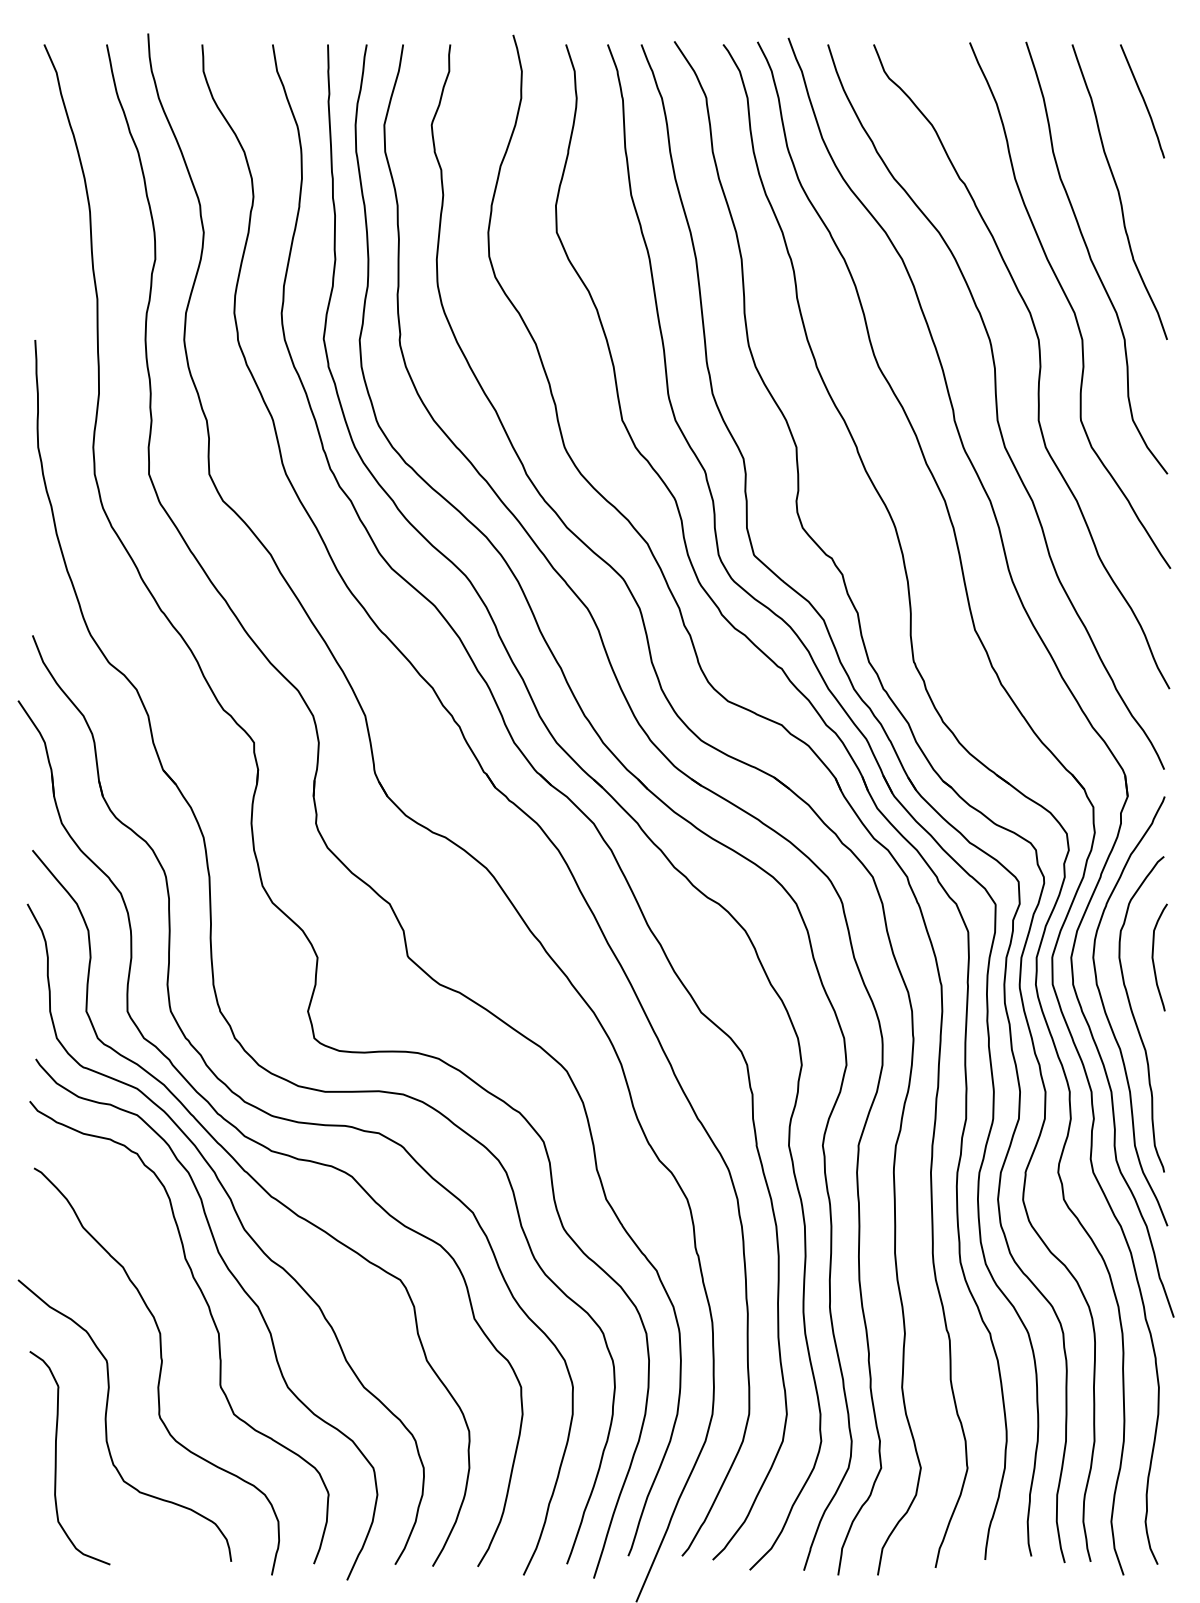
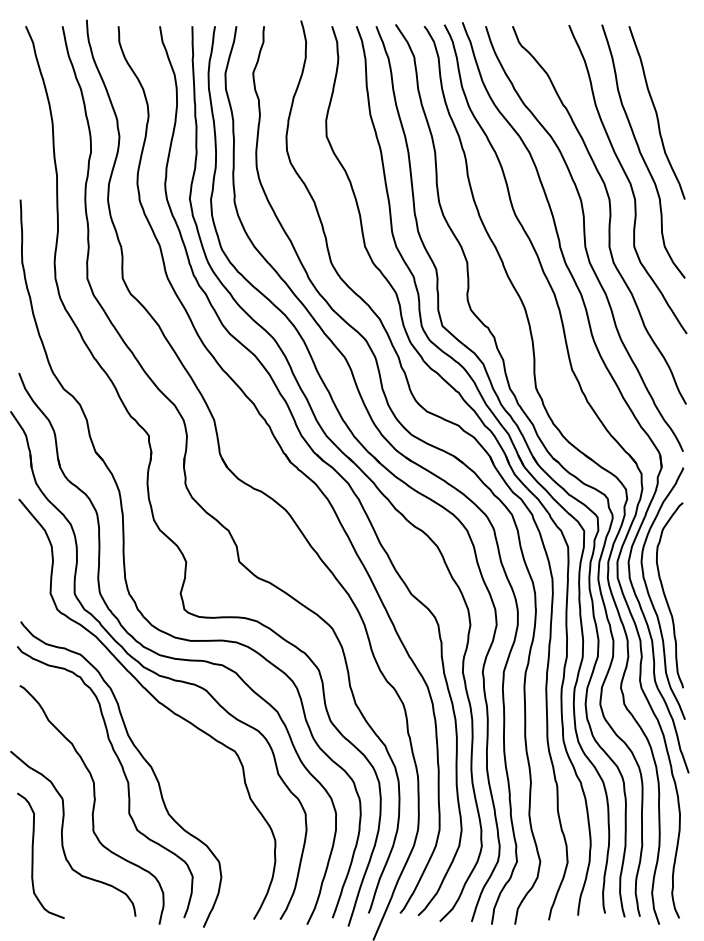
curve: (1142, 101) -> (670, 59), removed
curve: (1154, 956) -> (677, 561), removed
curve: (241, 1227) -> (141, 720), removed

